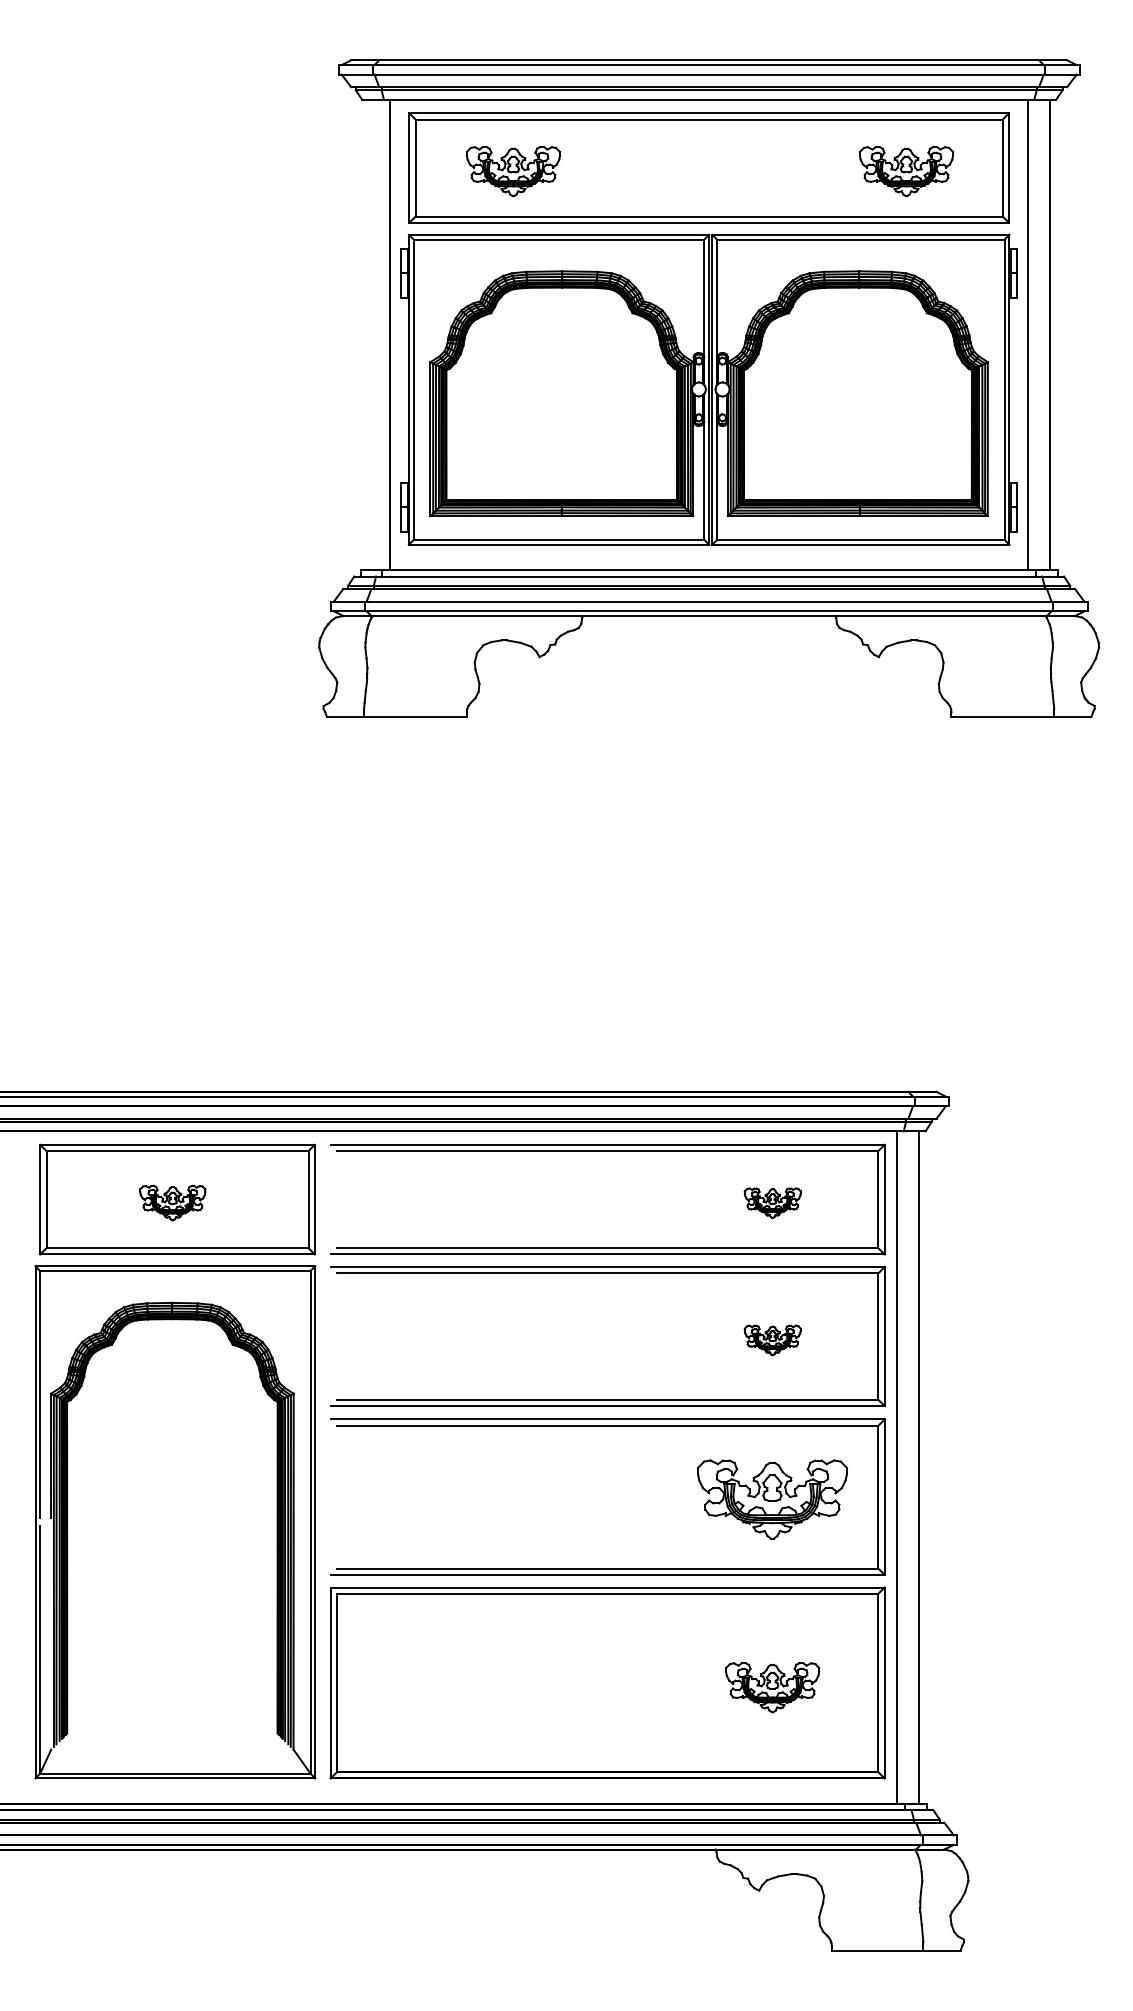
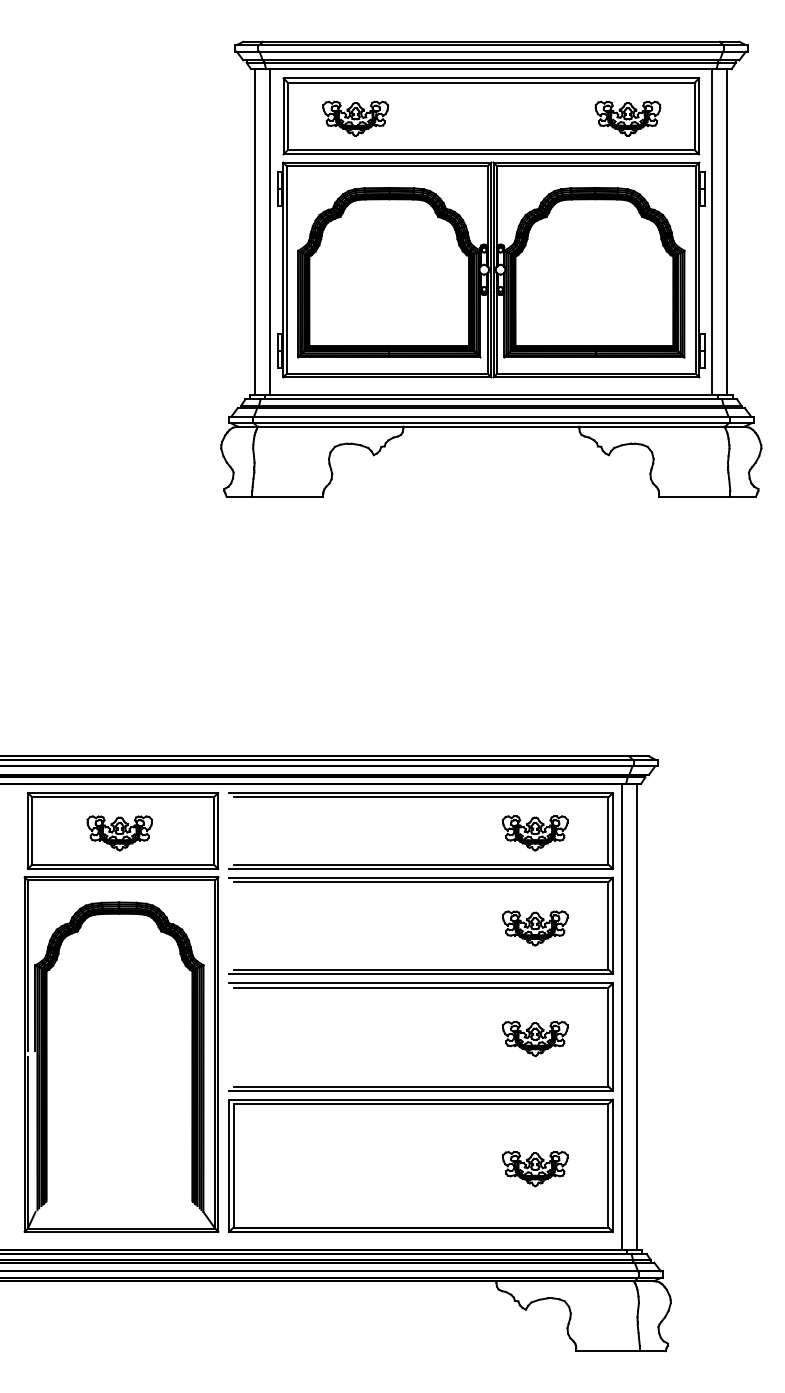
line: (368, 334) -> (255, 231), added
part: (172, 1203) -> (119, 833), size x1.43
part: (772, 1203) -> (535, 833), size x1.67
part: (772, 1340) -> (535, 928), size x1.67
part: (772, 1500) -> (535, 1039), size x0.62

